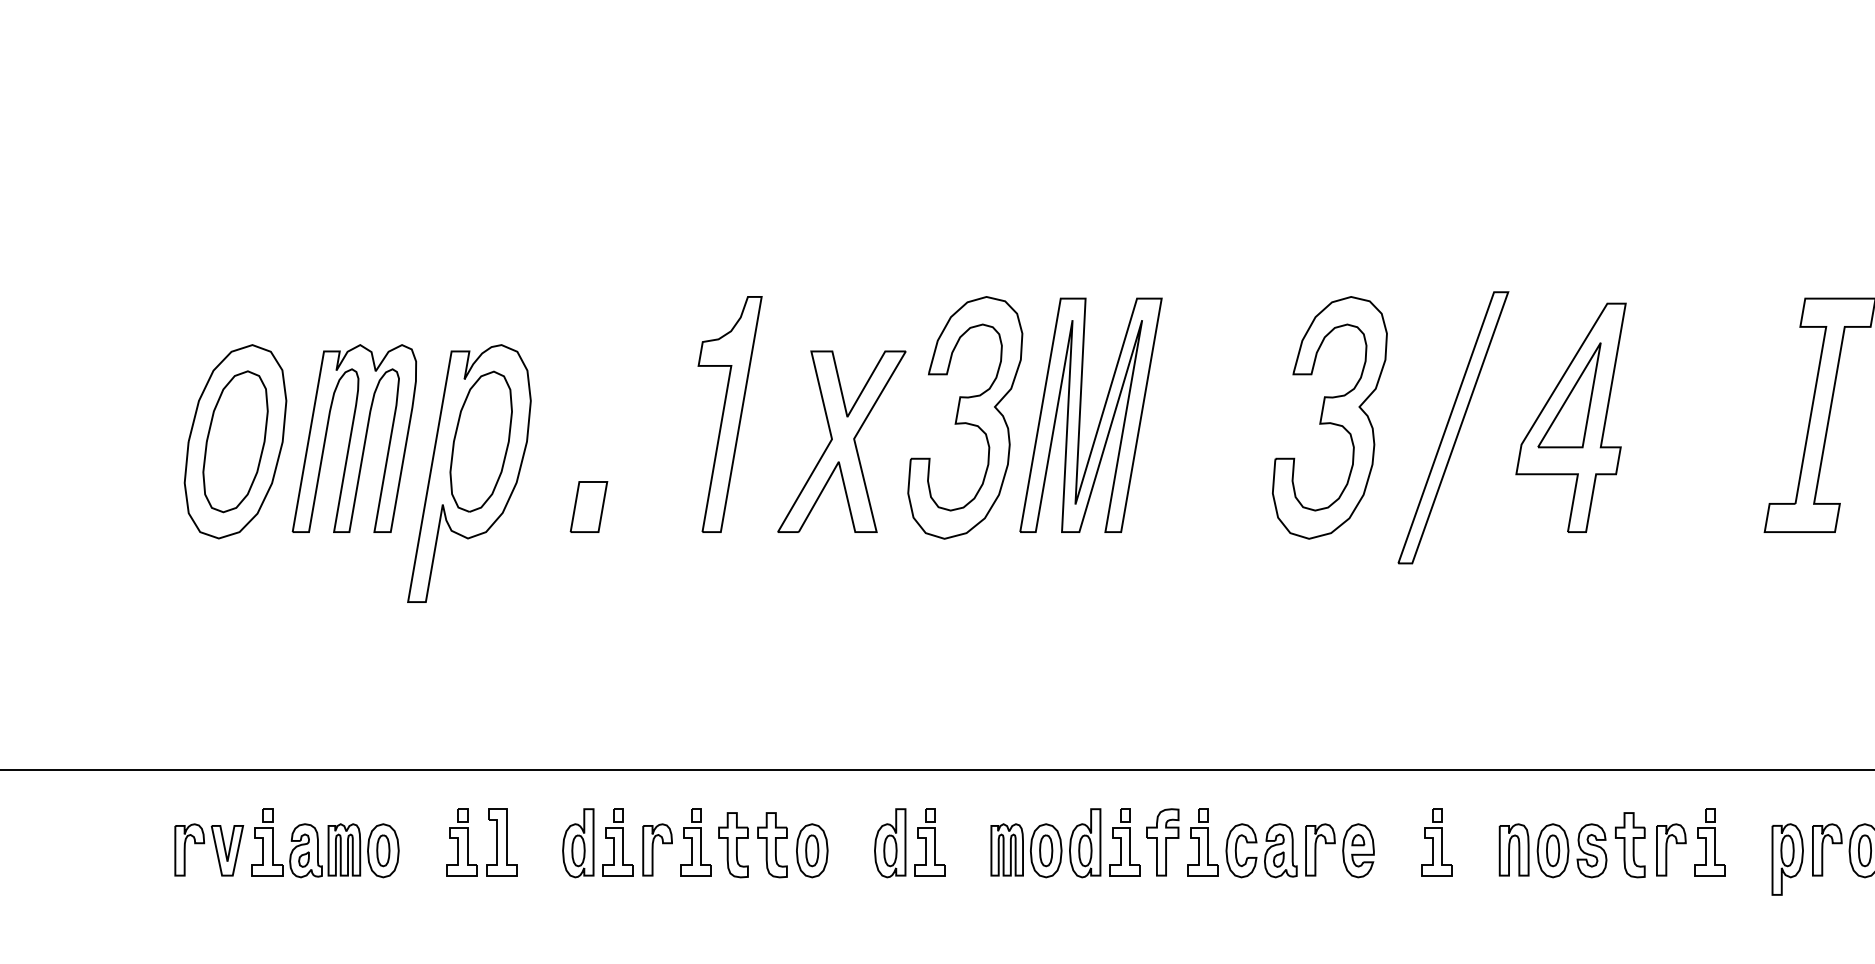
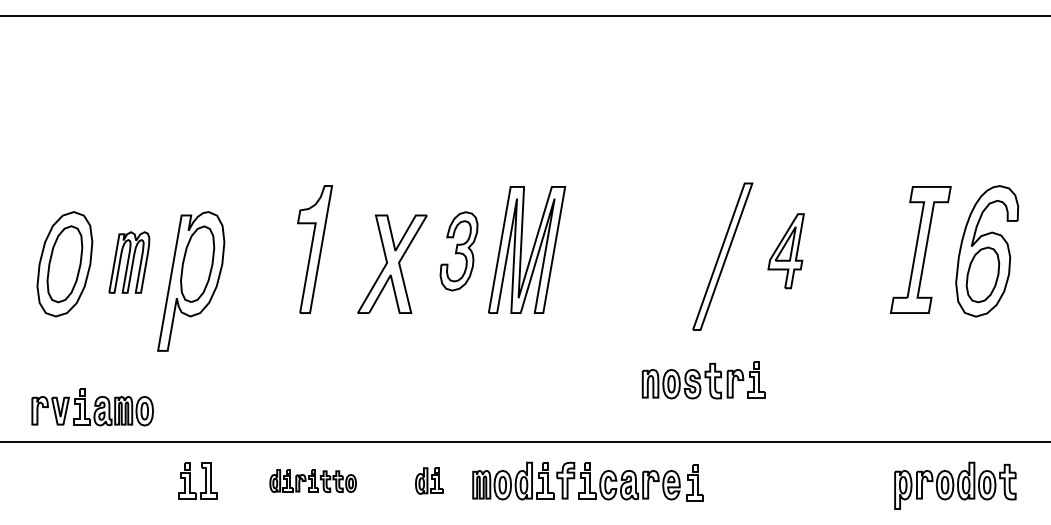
part: (730, 414) -> (315, 249), moved
part: (1569, 416) -> (785, 250), size x0.6
part: (964, 418) -> (458, 251), size x0.6
part: (1328, 418) -> (655, 251), removed
part: (355, 438) -> (129, 262), size x0.6
part: (588, 506) -> (255, 299), removed
part: (693, 842) -> (312, 480), size x0.6
part: (908, 842) -> (428, 480), size x0.7
part: (1436, 842) -> (694, 482), moved
part: (286, 843) -> (92, 407), moved
part: (1612, 843) -> (703, 380), moved

